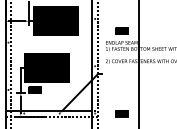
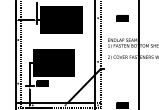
part: (121, 30) -> (122, 17), moved

